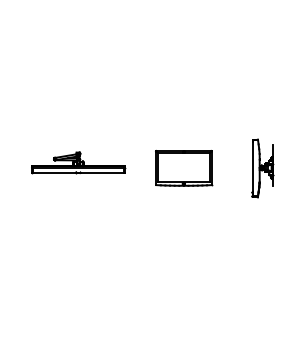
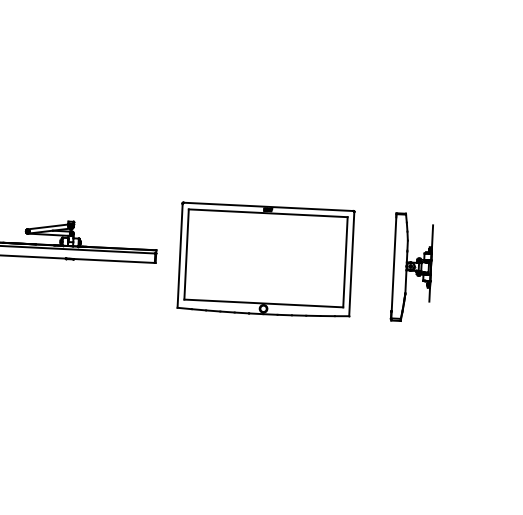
part: (183, 168) -> (265, 260), size x1.67

